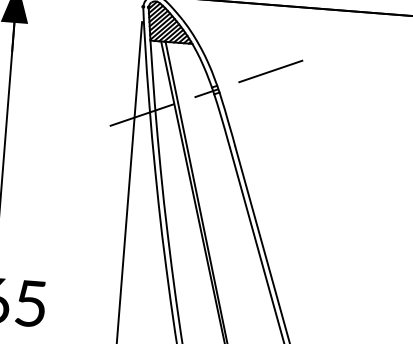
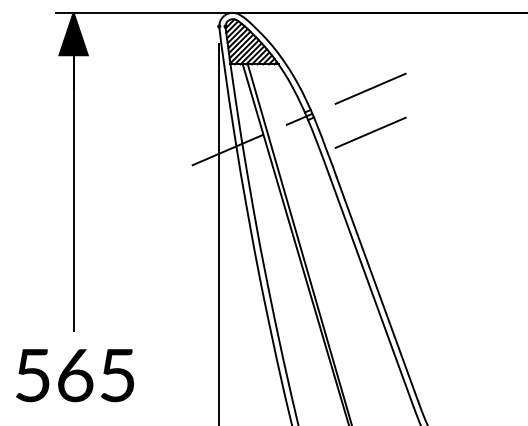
line: (267, 109) -> (370, 132), added

